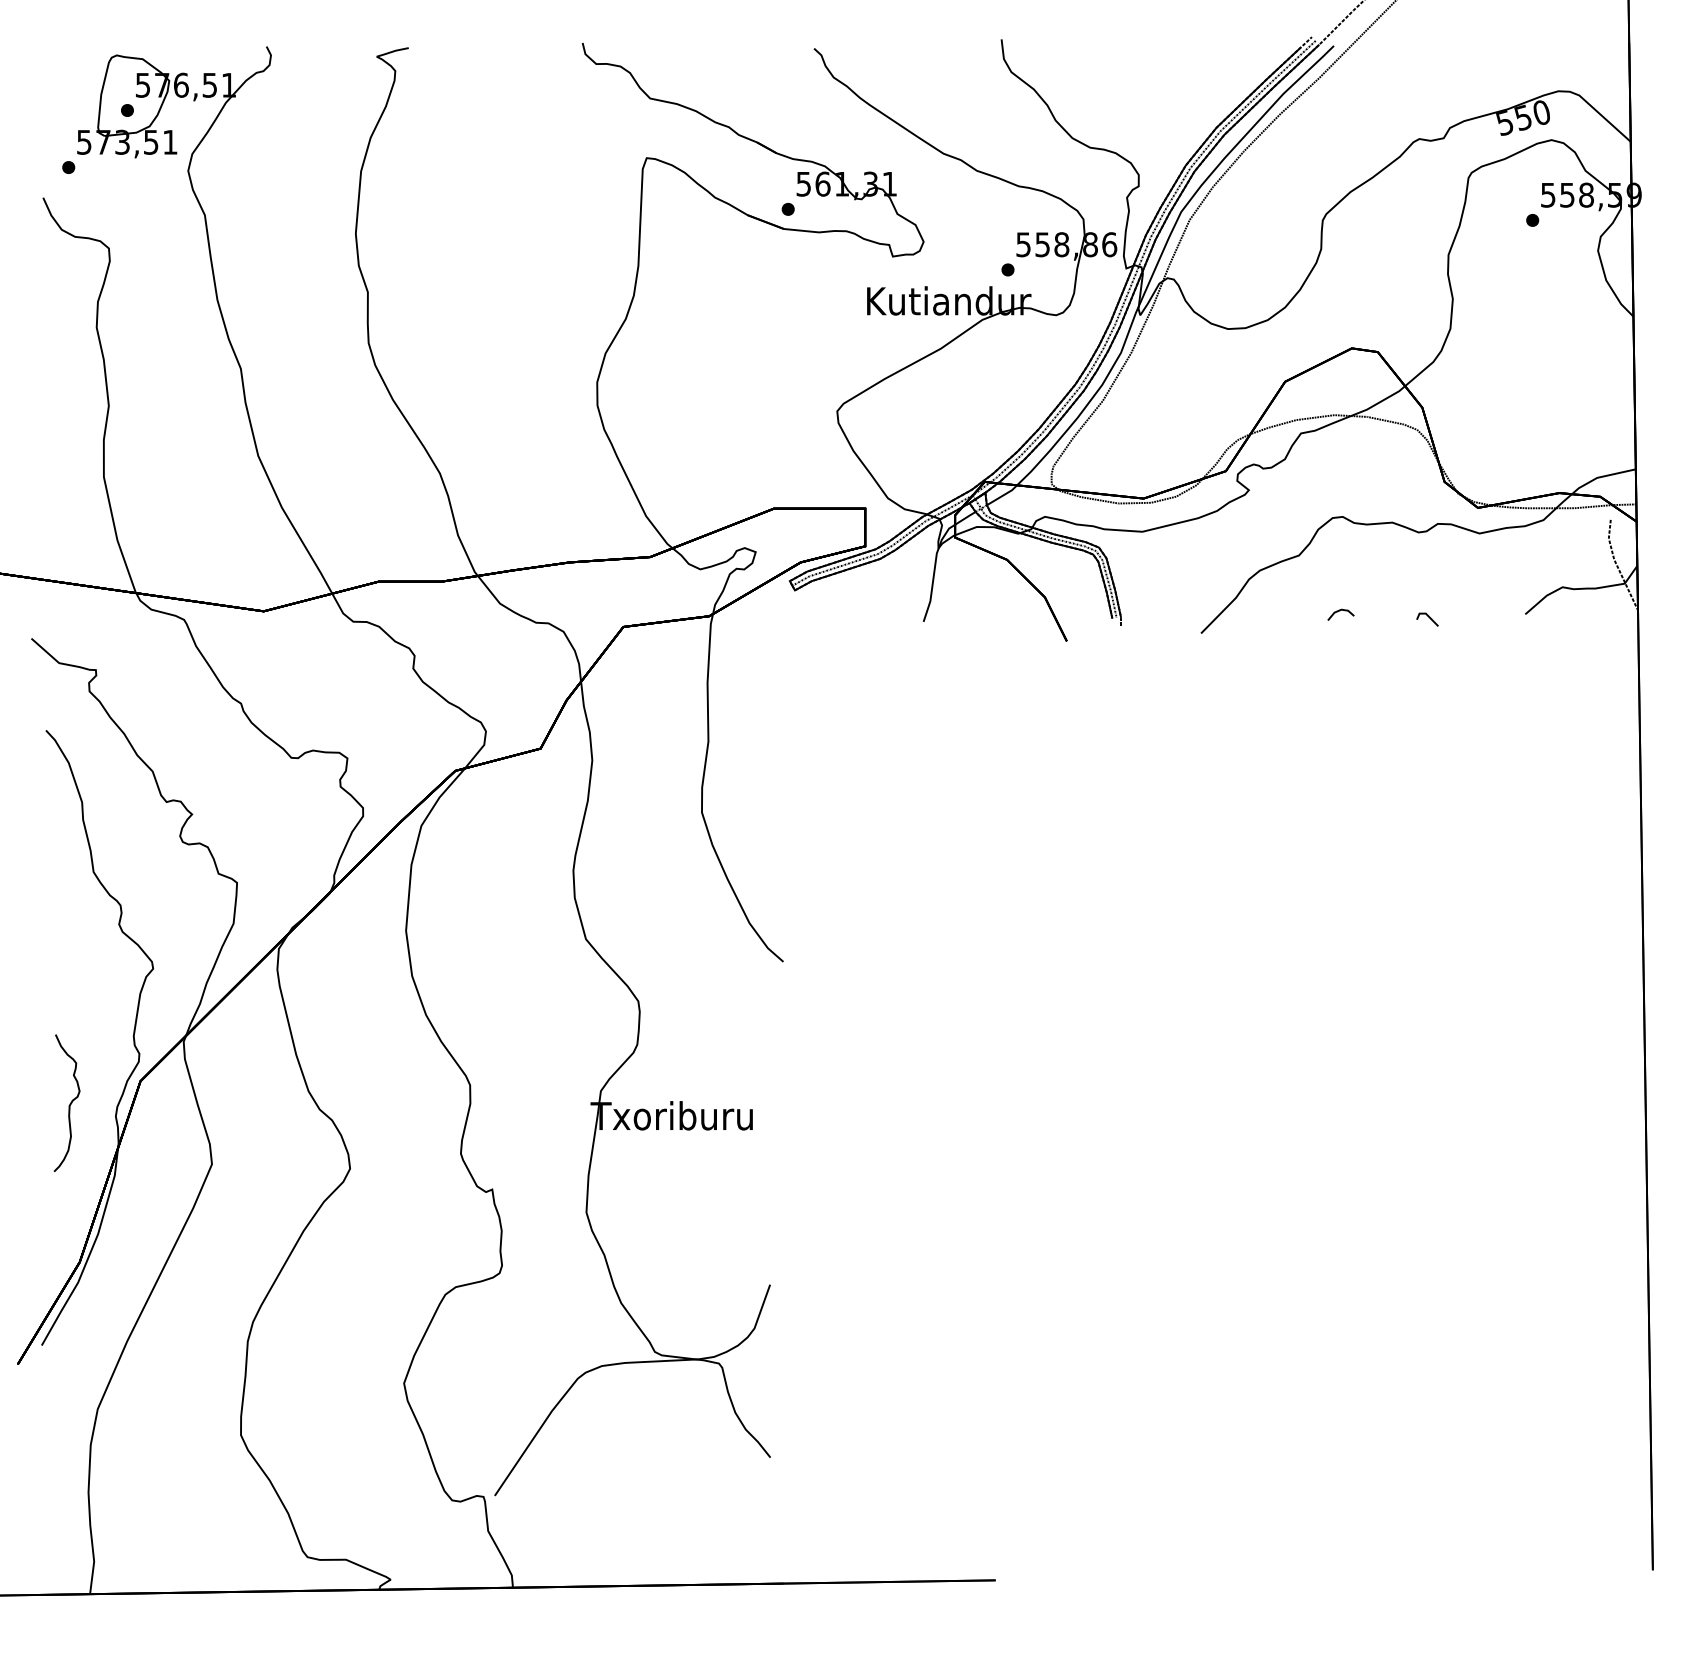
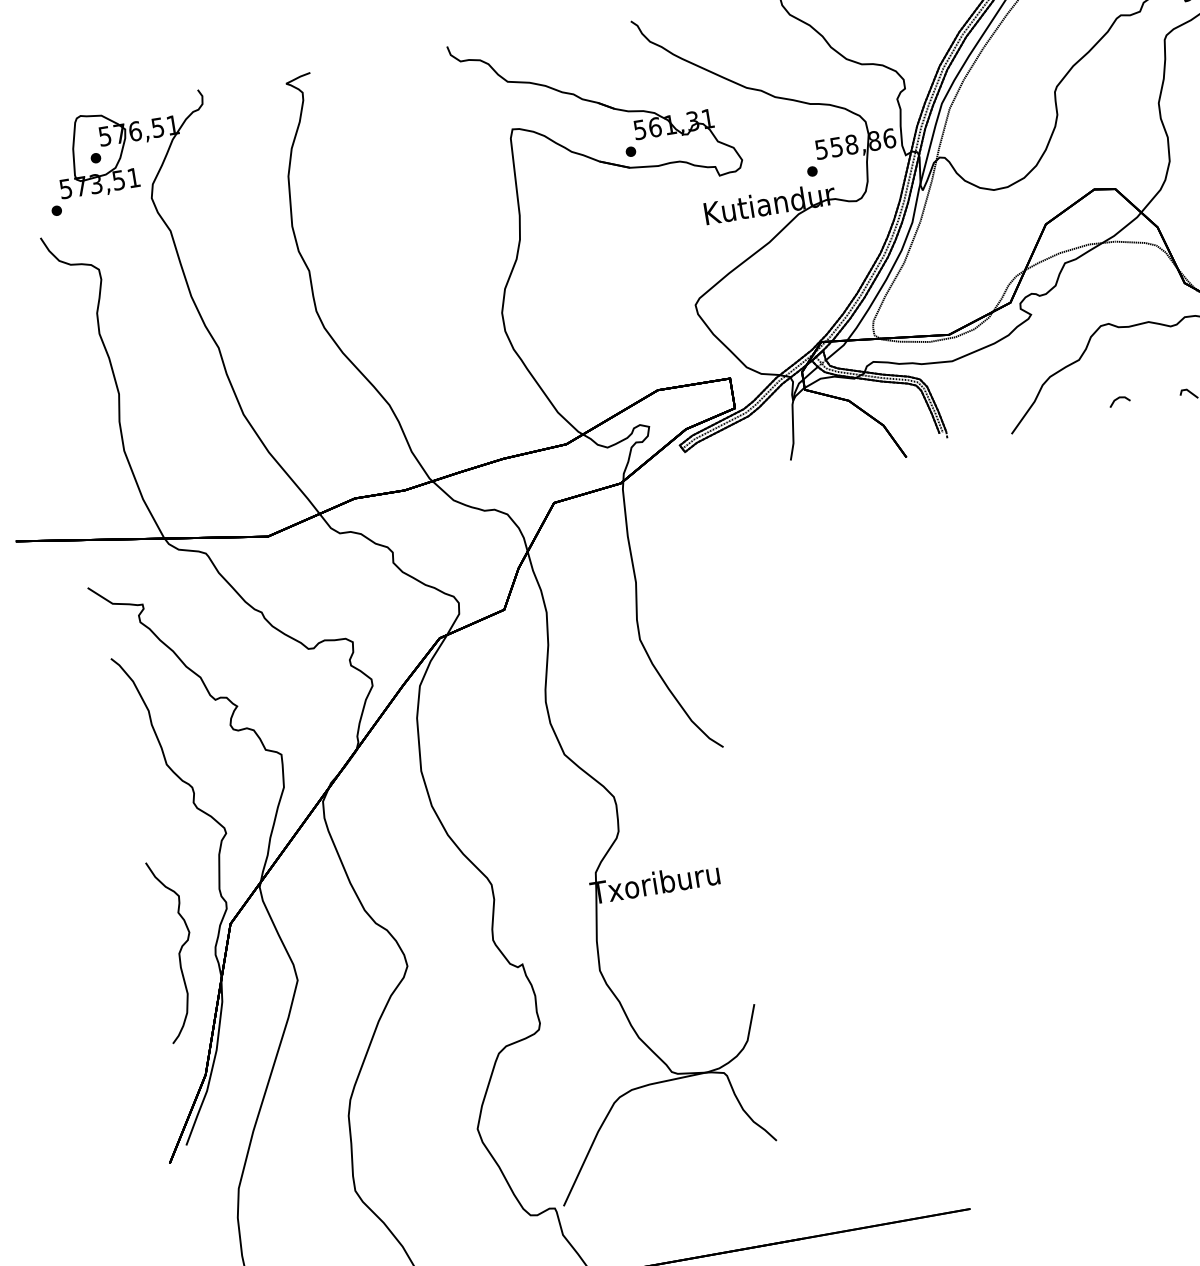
part: (66, 1102) -> (174, 950), size x1.67

